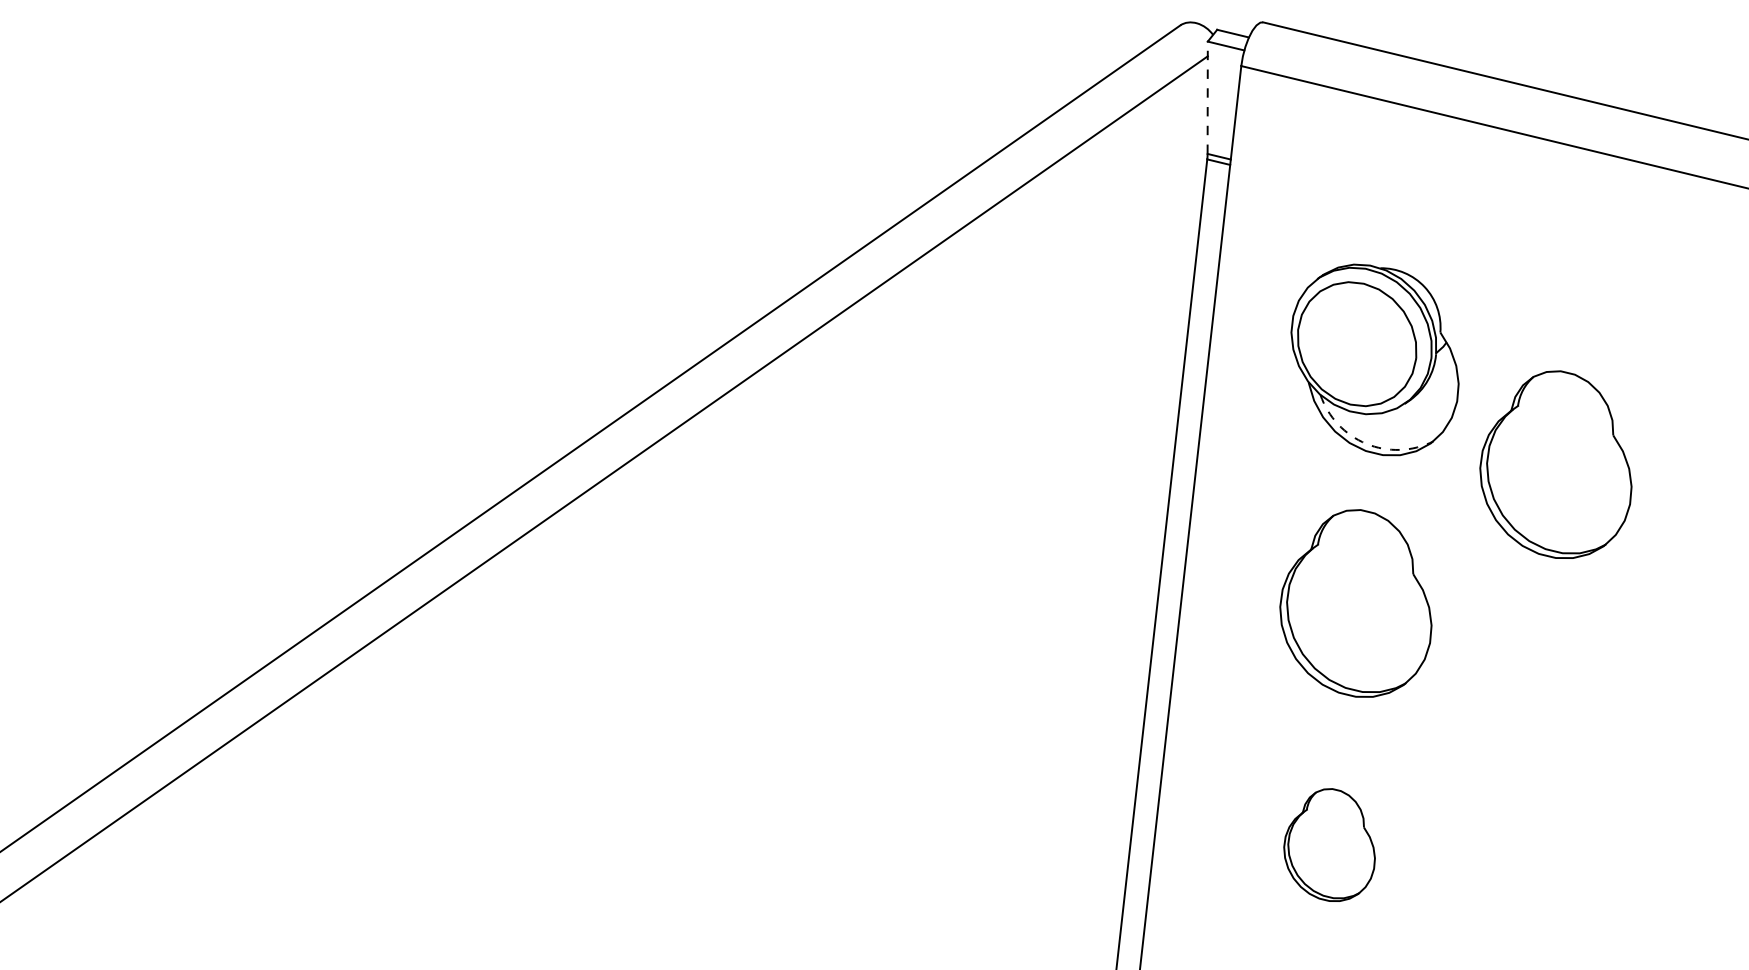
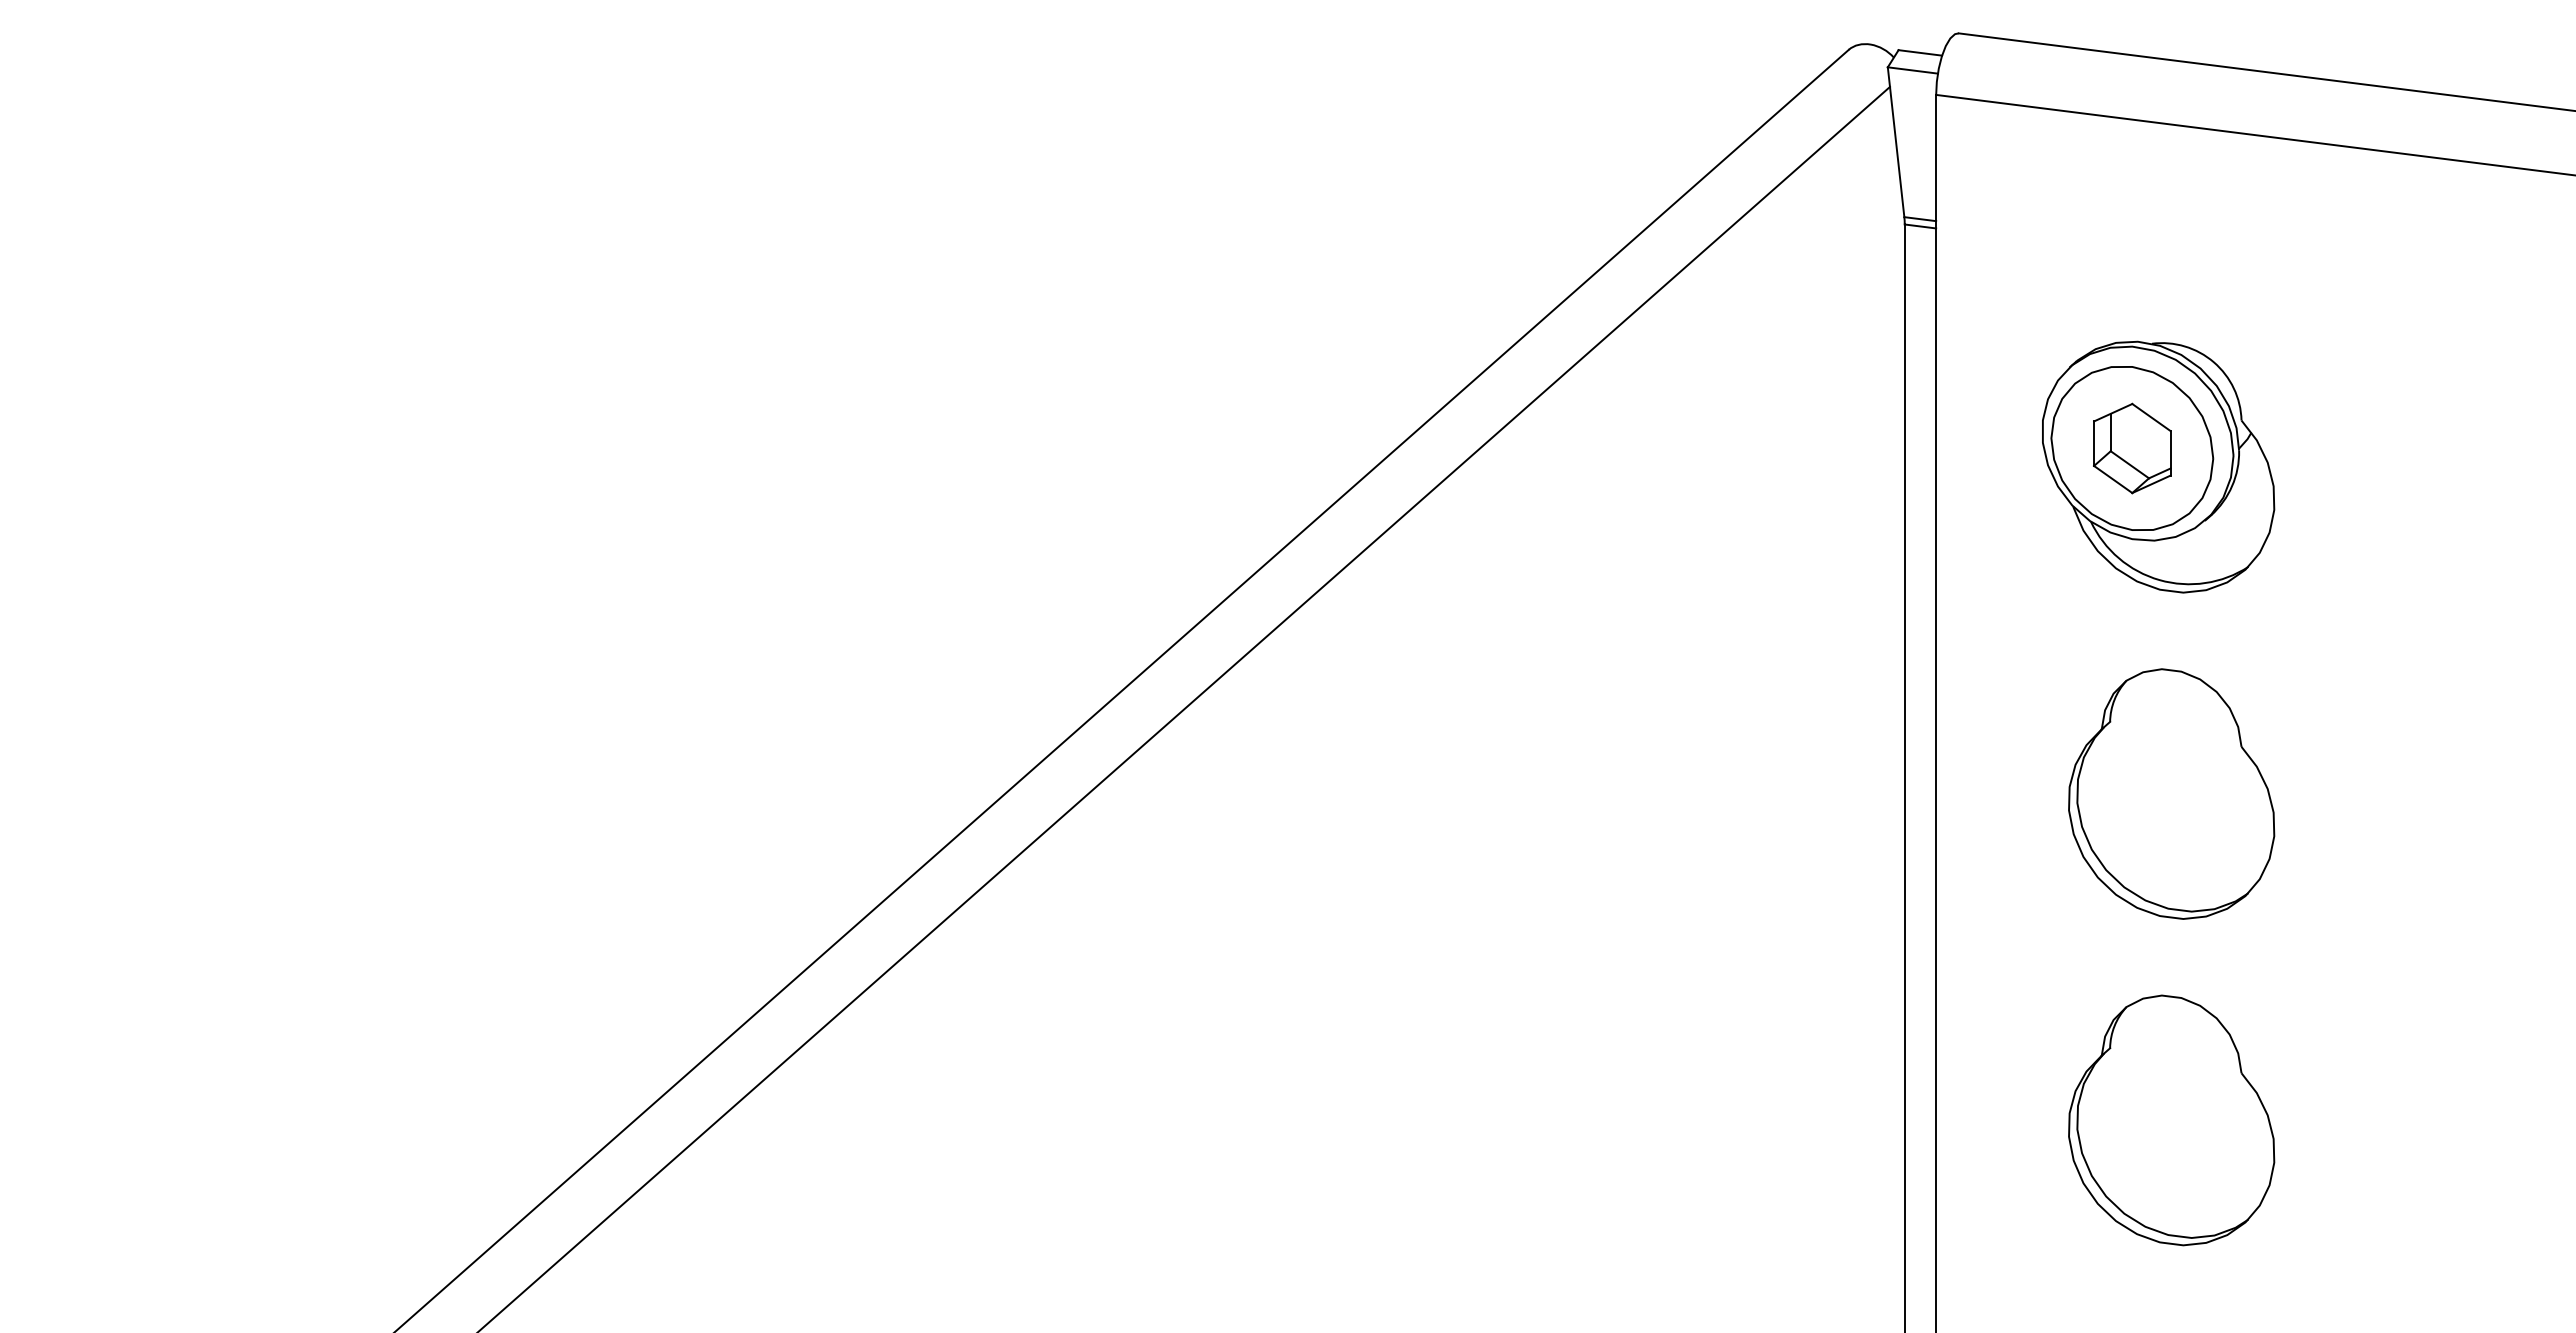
line: (1208, 97) -> (1896, 141), dashed -> solid
part: (1357, 344) -> (2132, 448), added
arc: (1366, 444) -> (2159, 580), dashed -> solid
part: (1557, 464) -> (2417, 578), removed
part: (1330, 845) -> (2171, 1120), size x1.67

